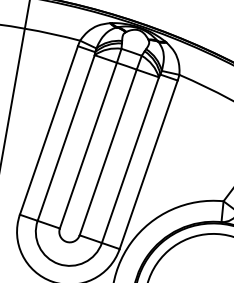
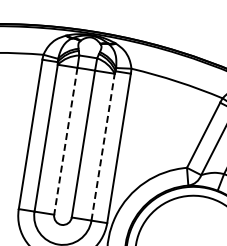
line: (87, 145) -> (65, 141), solid -> dashed
line: (131, 159) -> (103, 146), solid -> dashed

